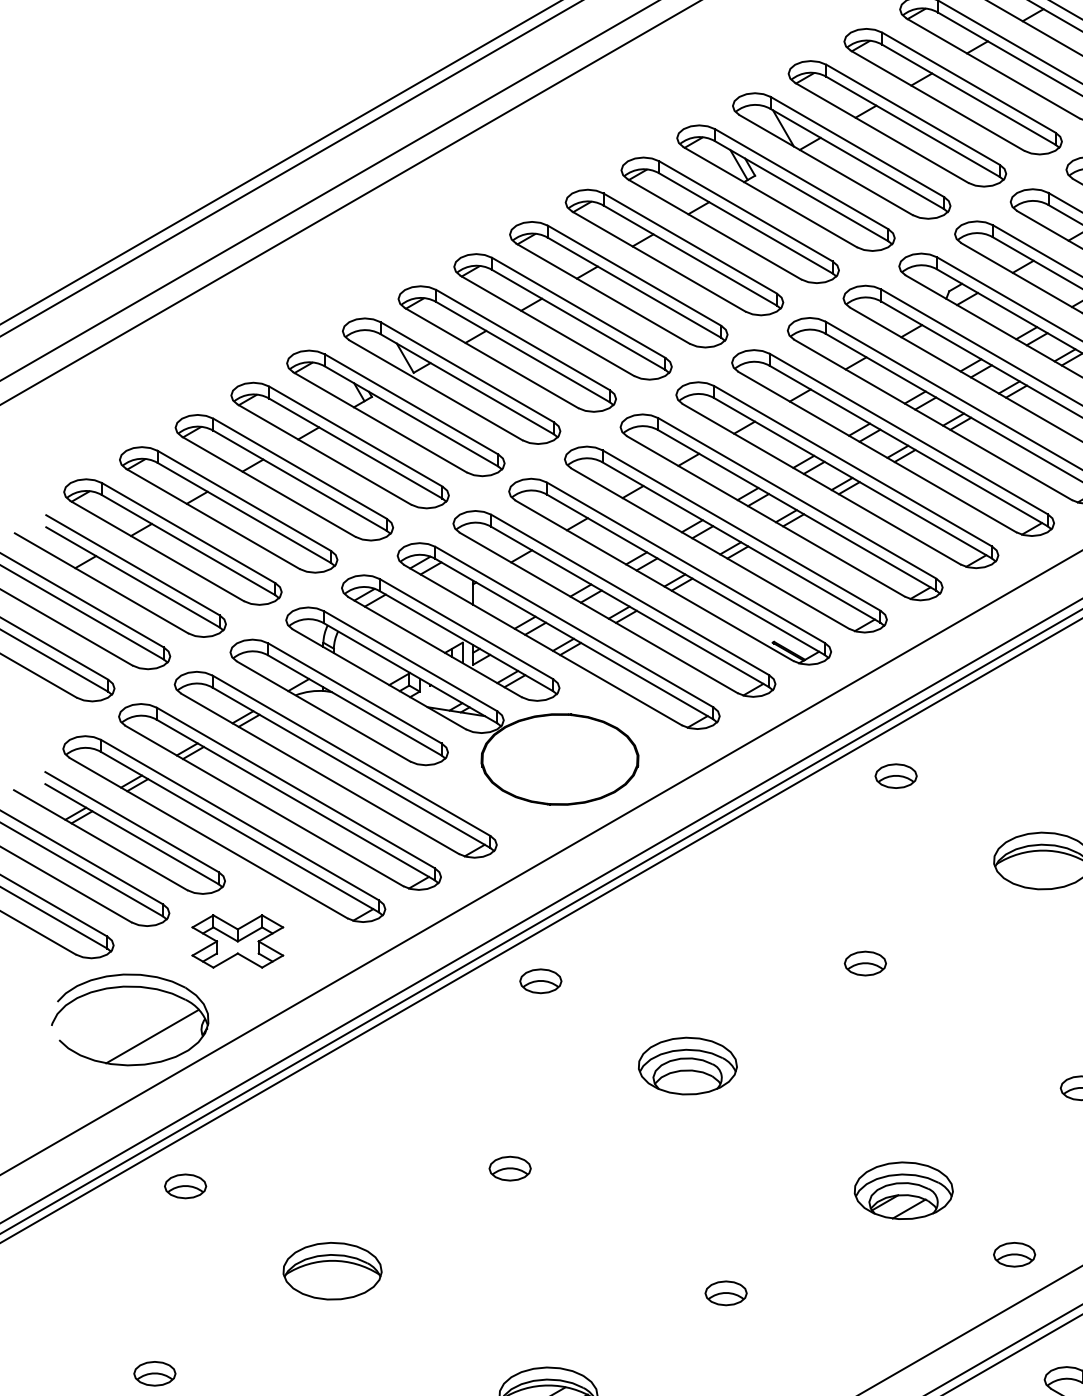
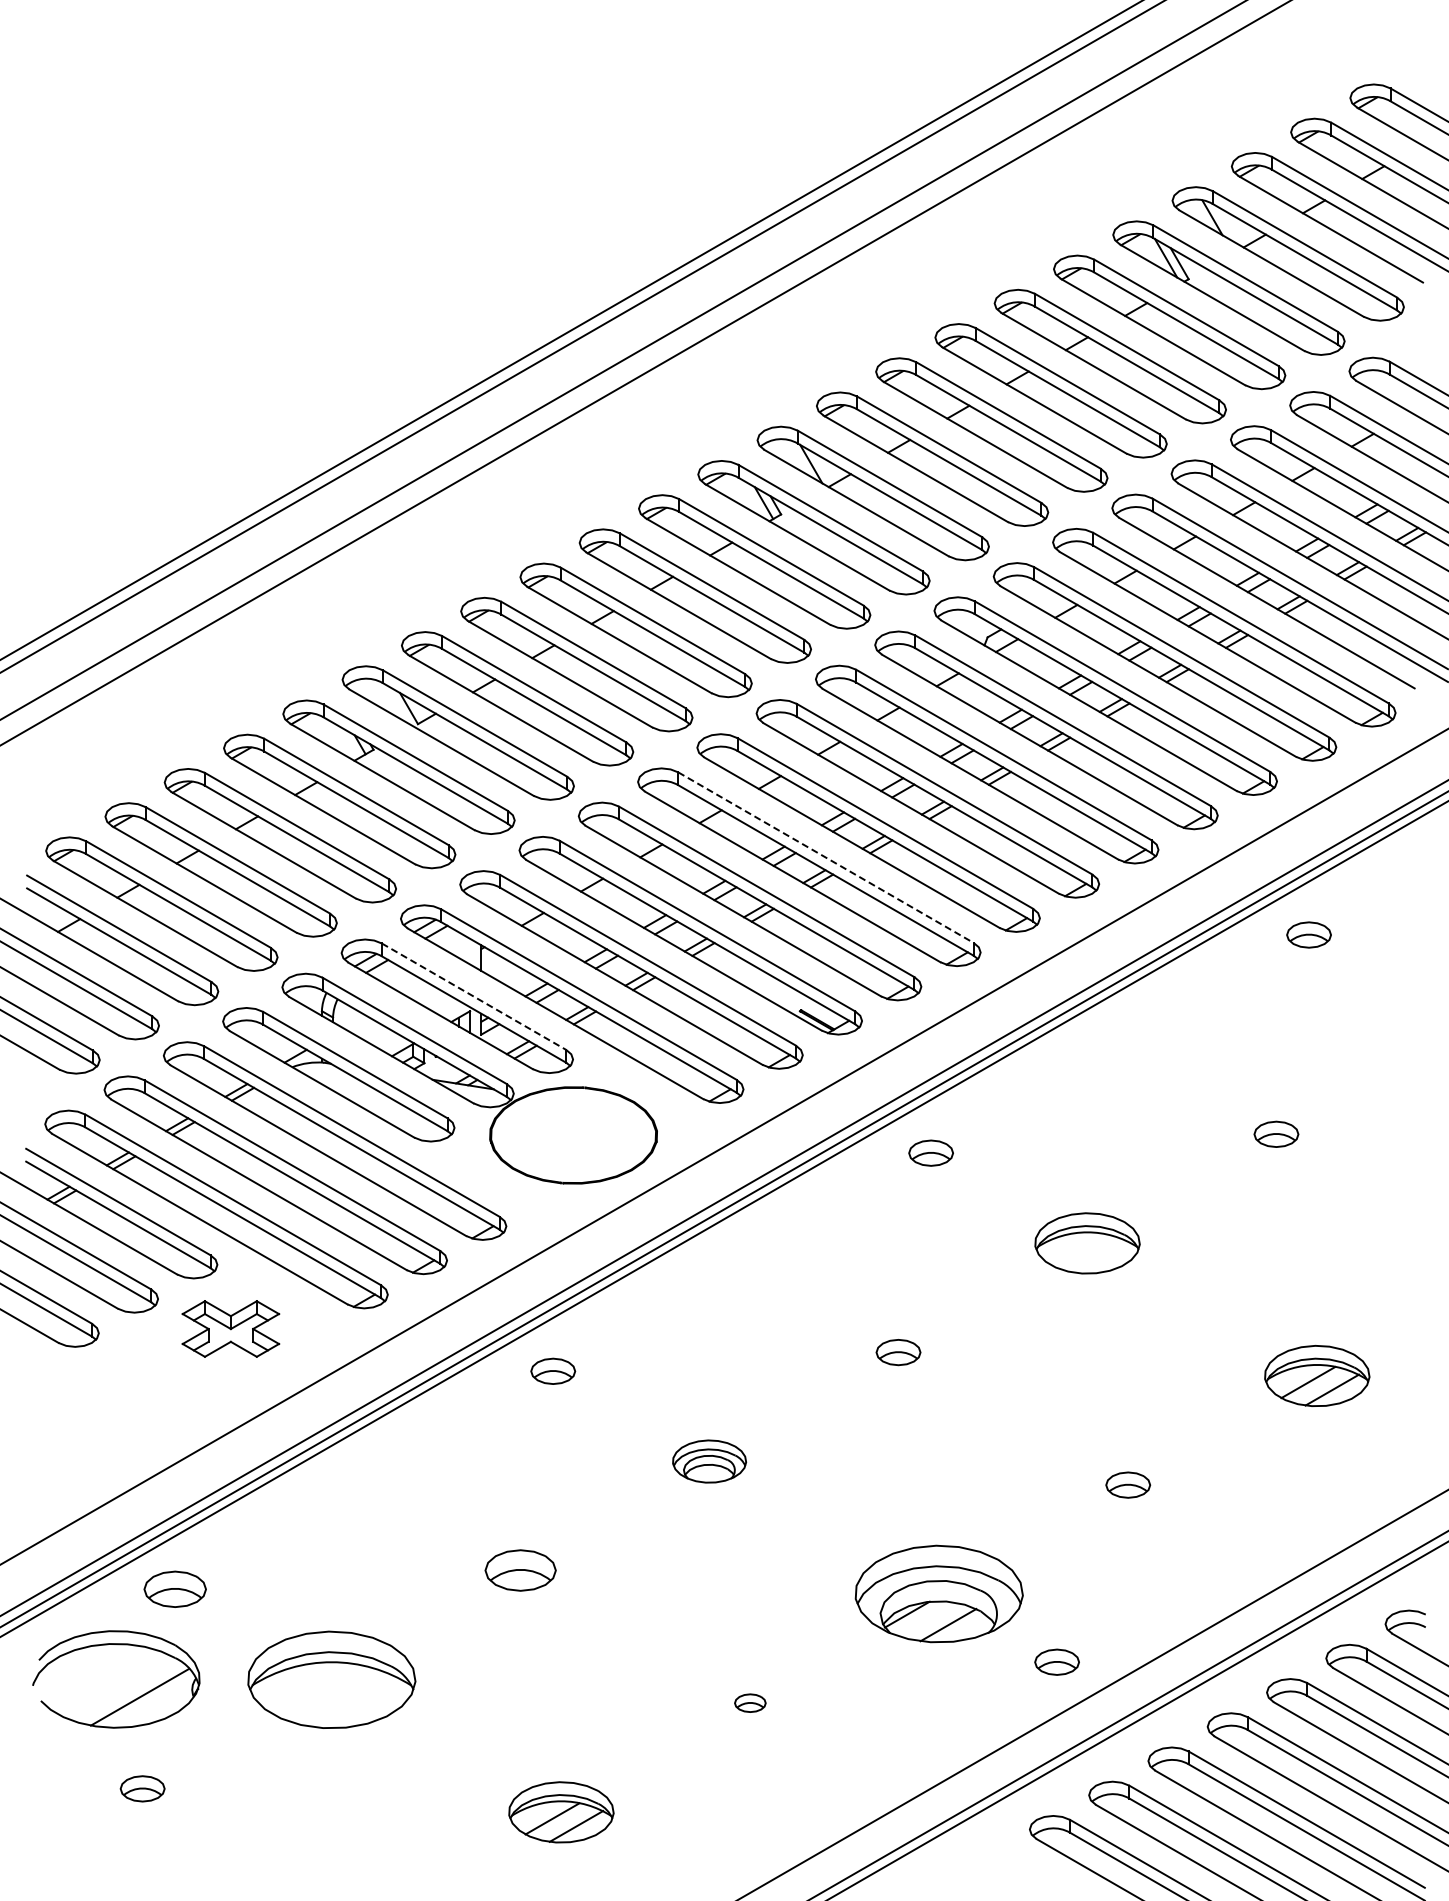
line: (797, 498) -> (826, 857), solid -> dashed
line: (466, 628) -> (474, 996), solid -> dashed
part: (141, 1041) -> (128, 1702), moved
part: (687, 1066) -> (709, 1461), size x0.7
part: (510, 1168) -> (520, 1570), size x1.6
part: (185, 1186) -> (175, 1589), size x1.4
part: (903, 1191) -> (939, 1594), size x1.6
part: (332, 1270) -> (331, 1679), size x1.6
part: (726, 1292) -> (750, 1702), size x0.7

